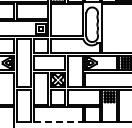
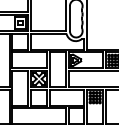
line: (58, 121) -> (39, 124), dashed -> solid

